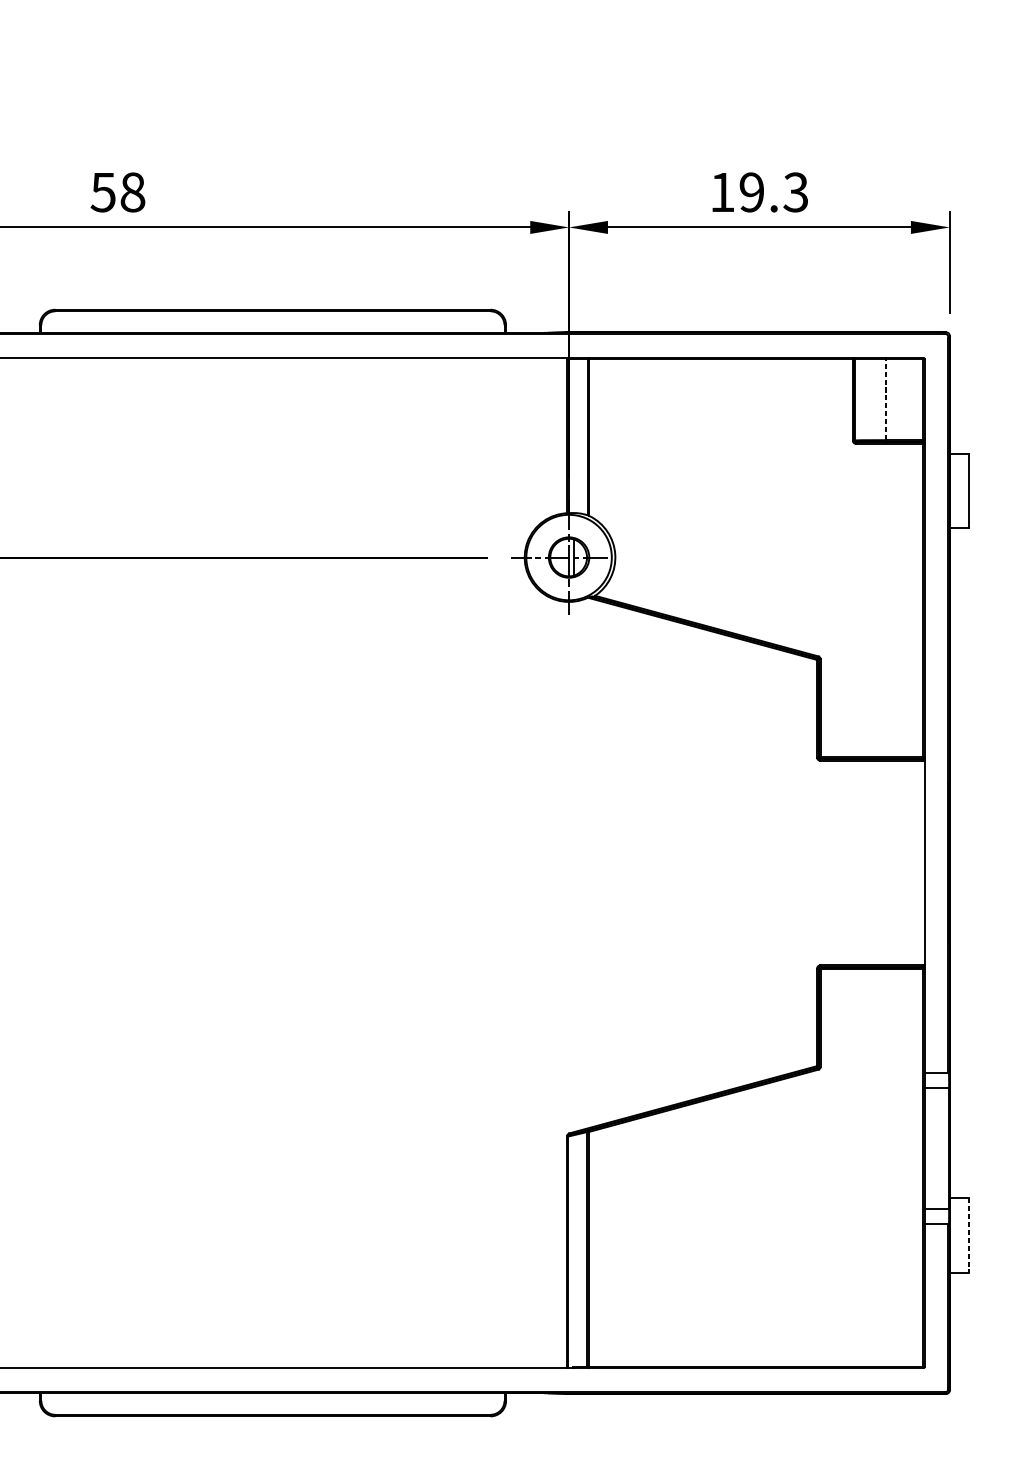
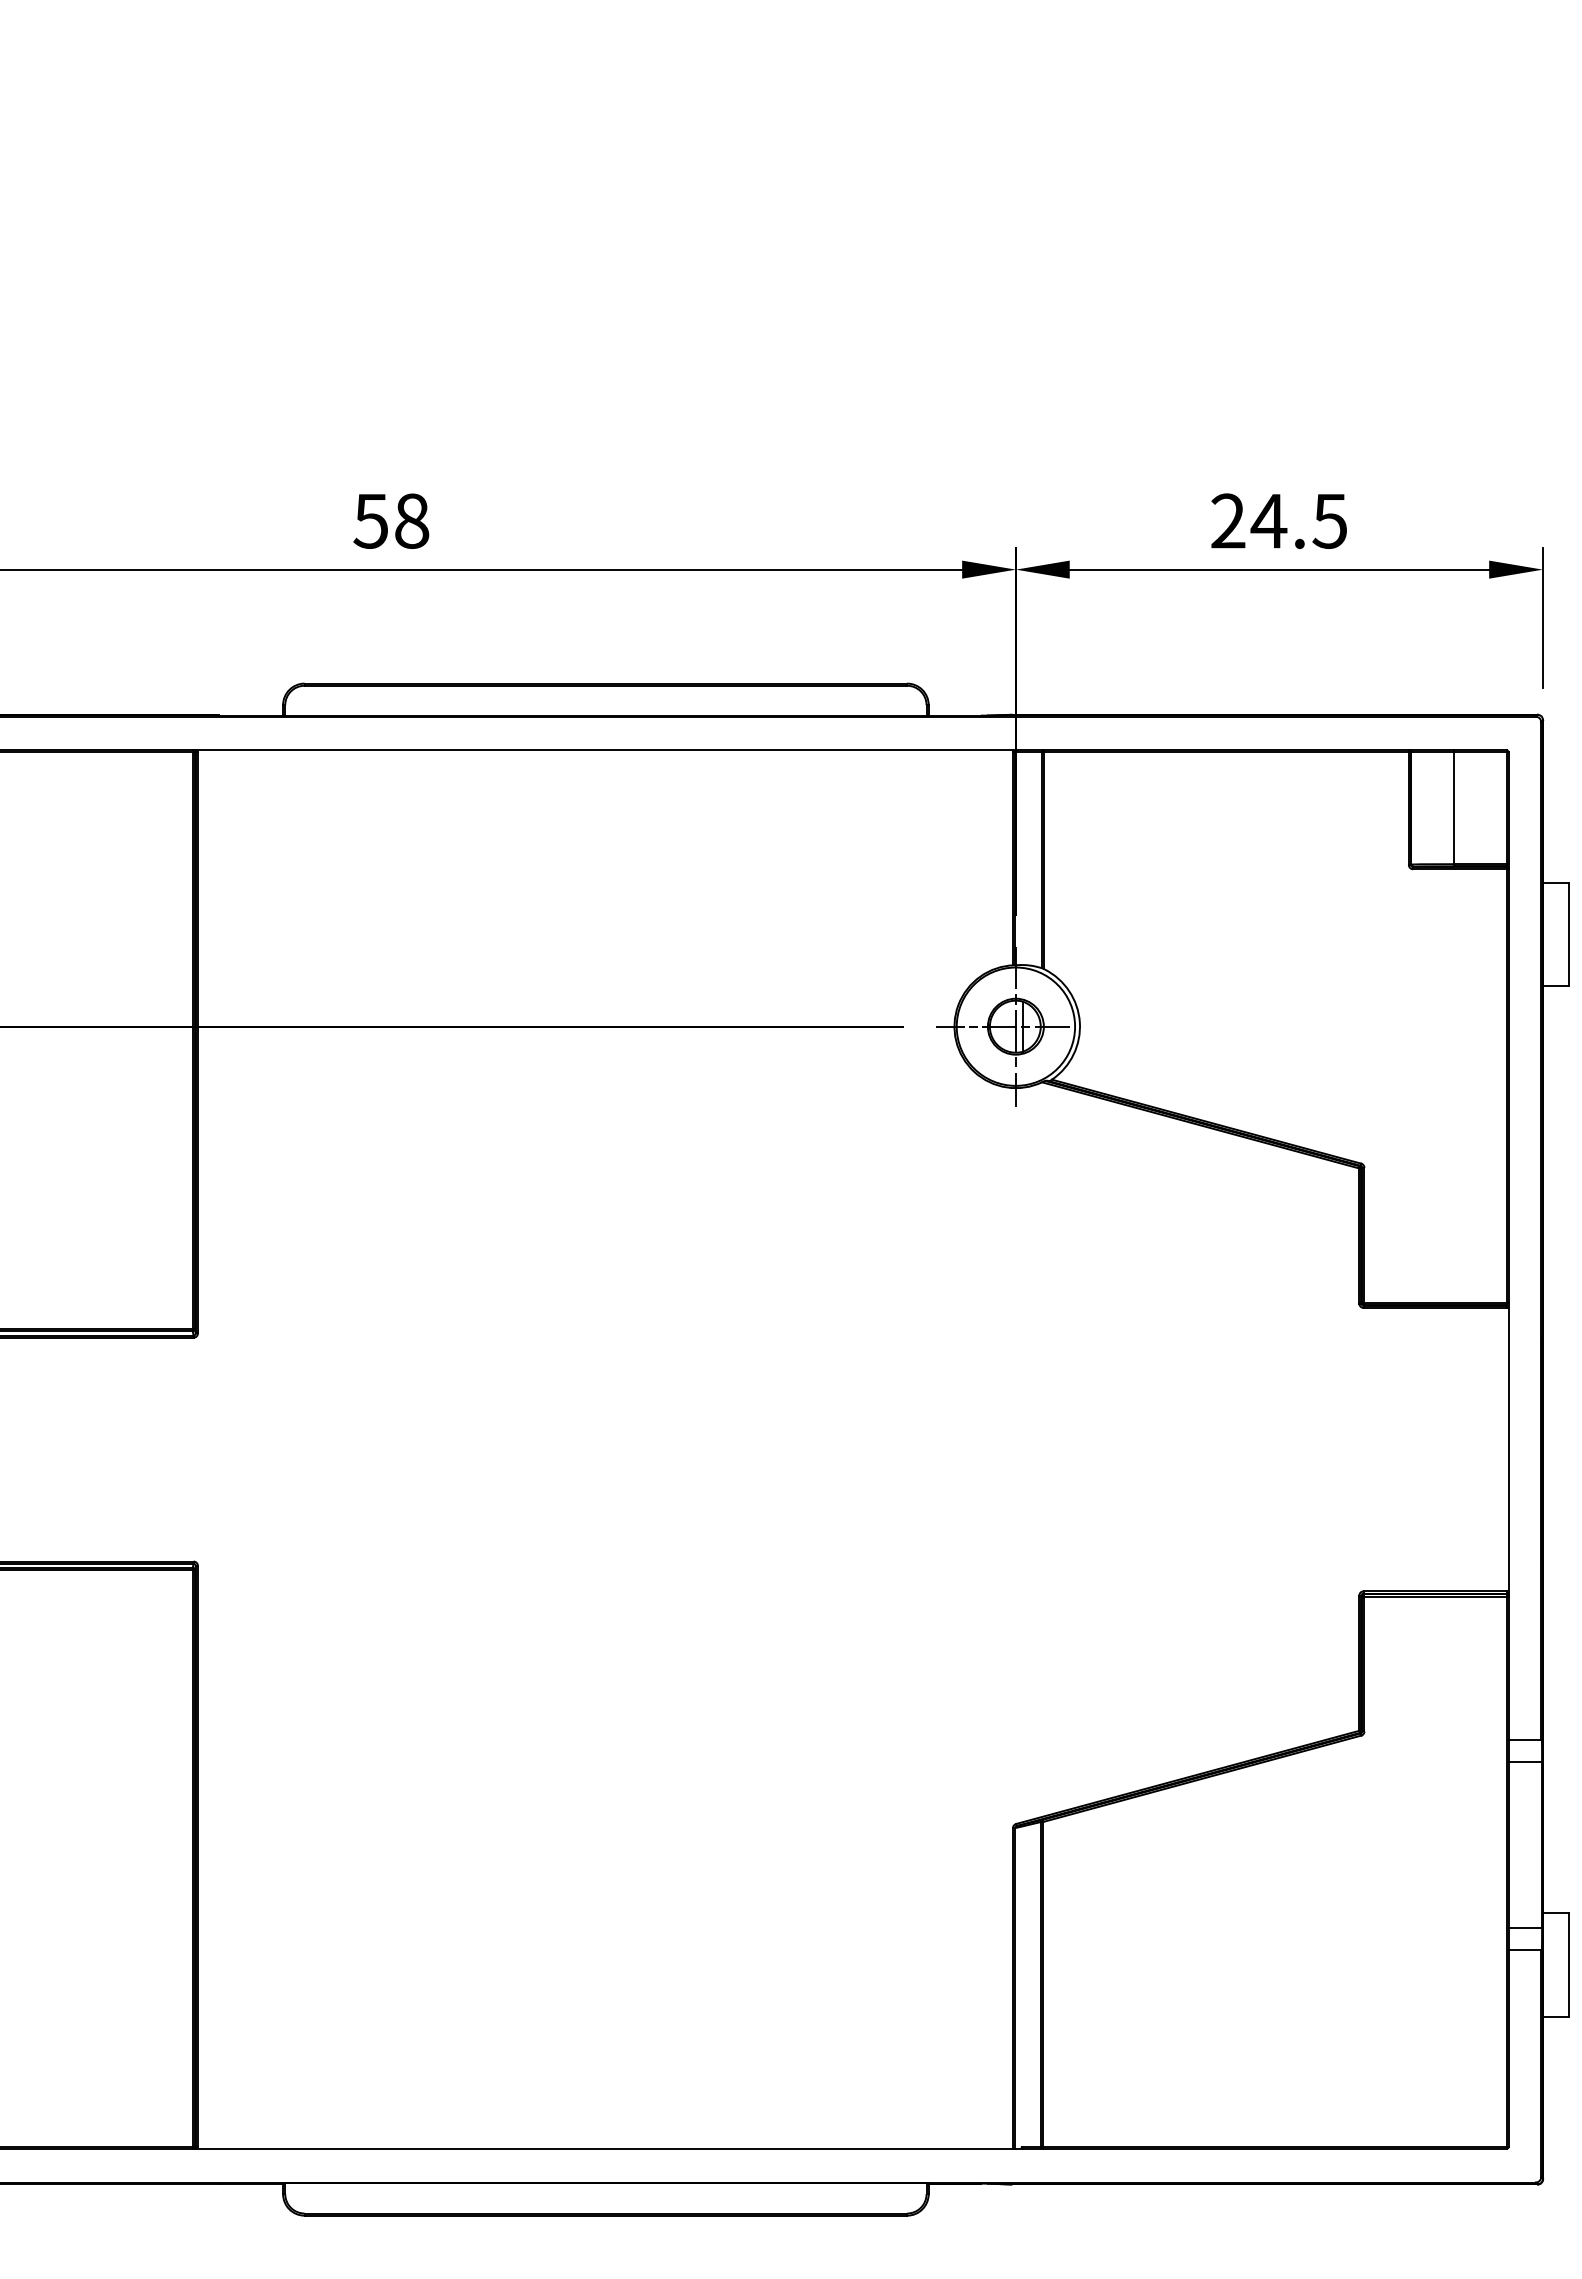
text: (758, 191) -> (1278, 520), 19.3 -> 24.5
line: (885, 399) -> (1454, 808), dashed -> solid
line: (968, 1234) -> (1568, 1964), dashed -> solid

